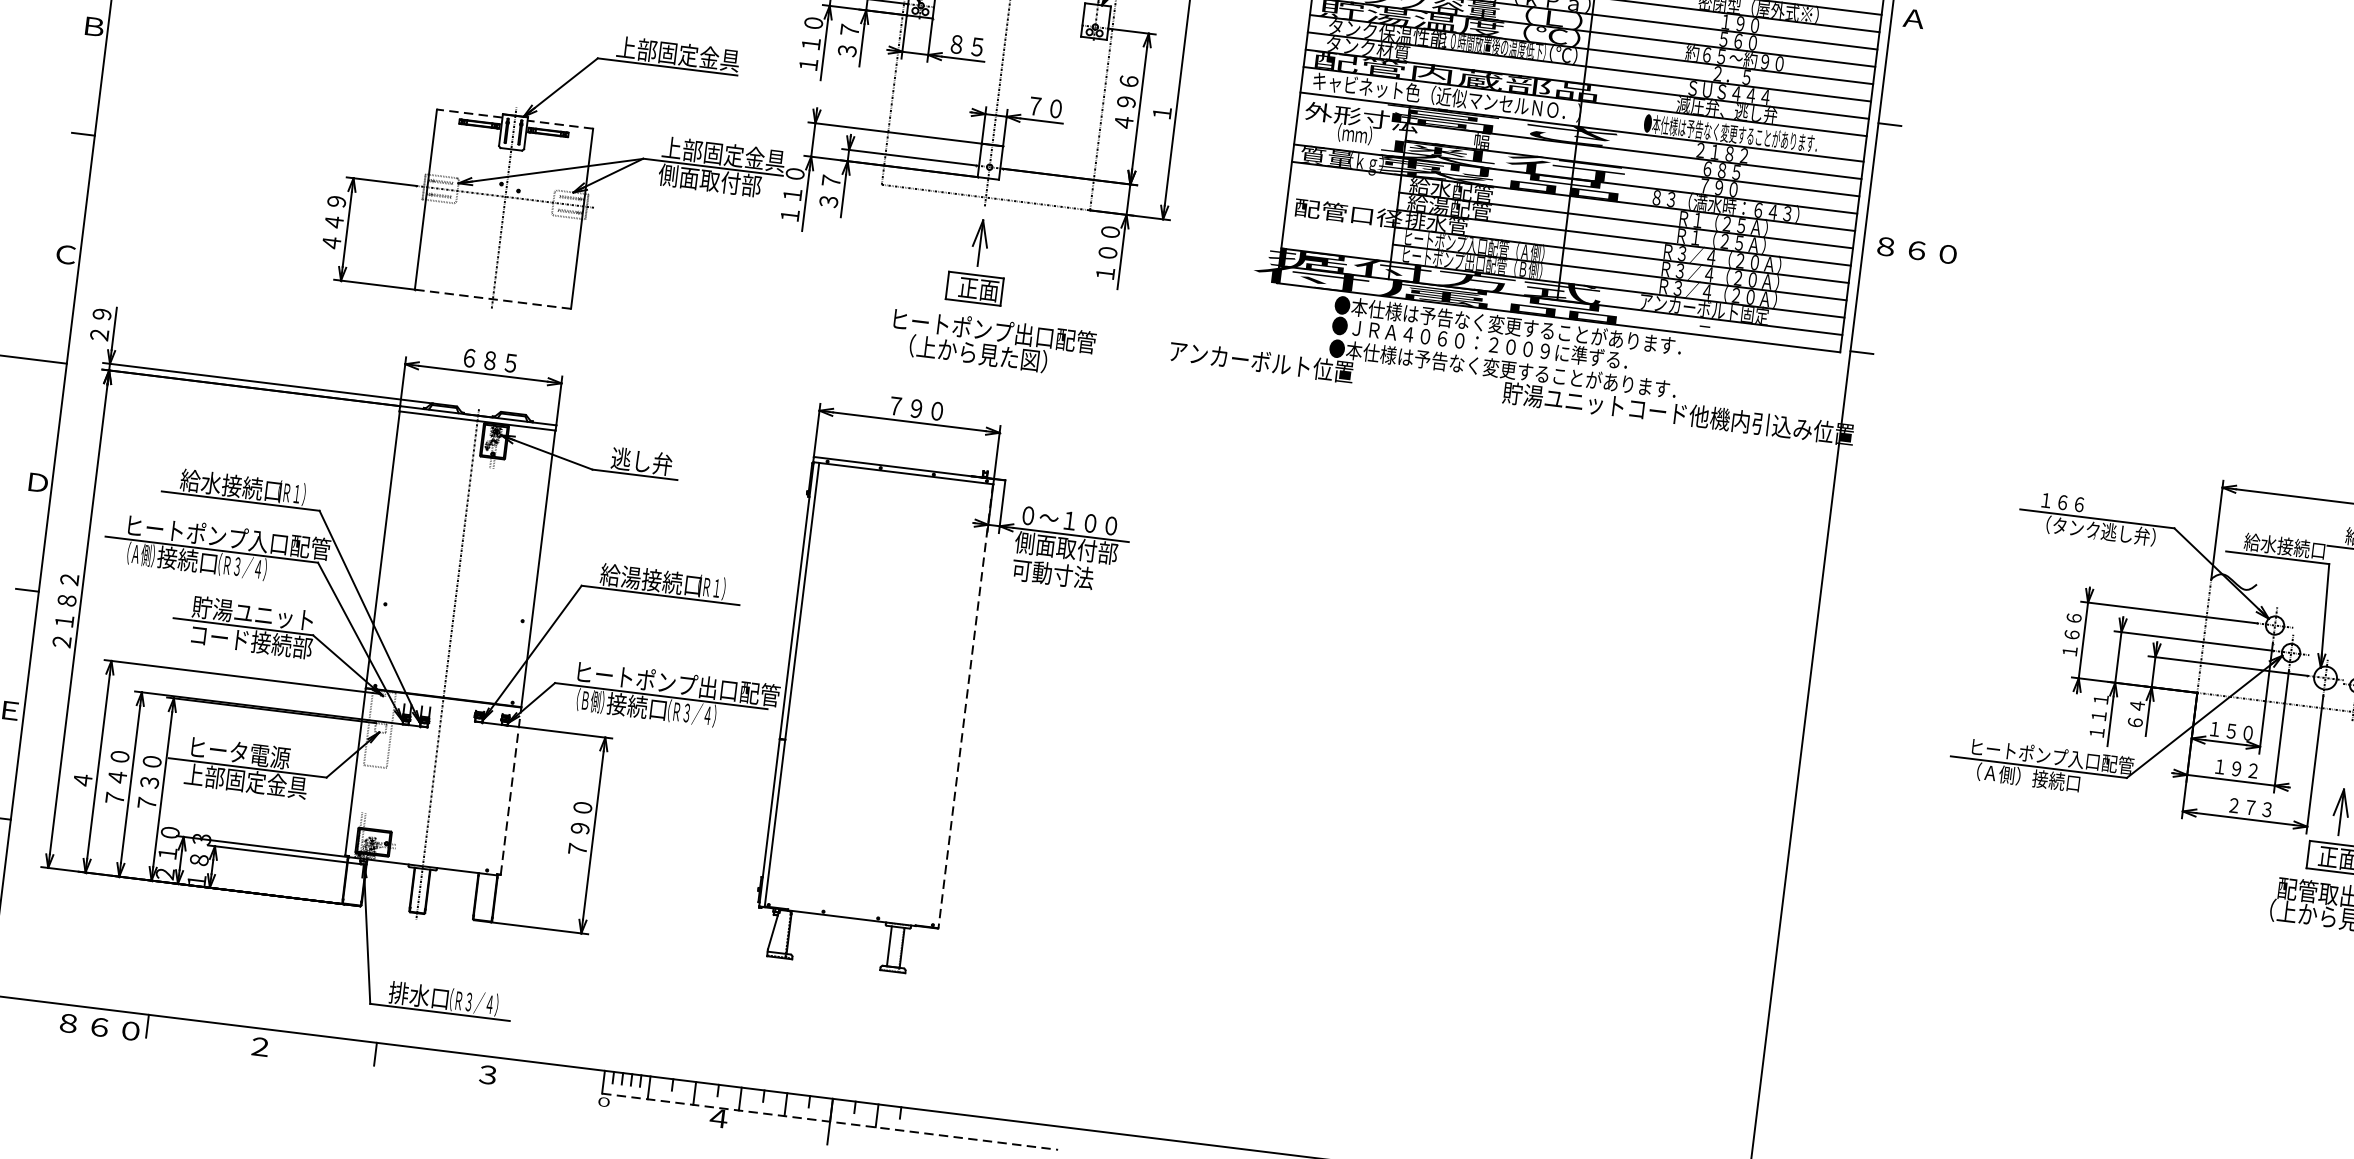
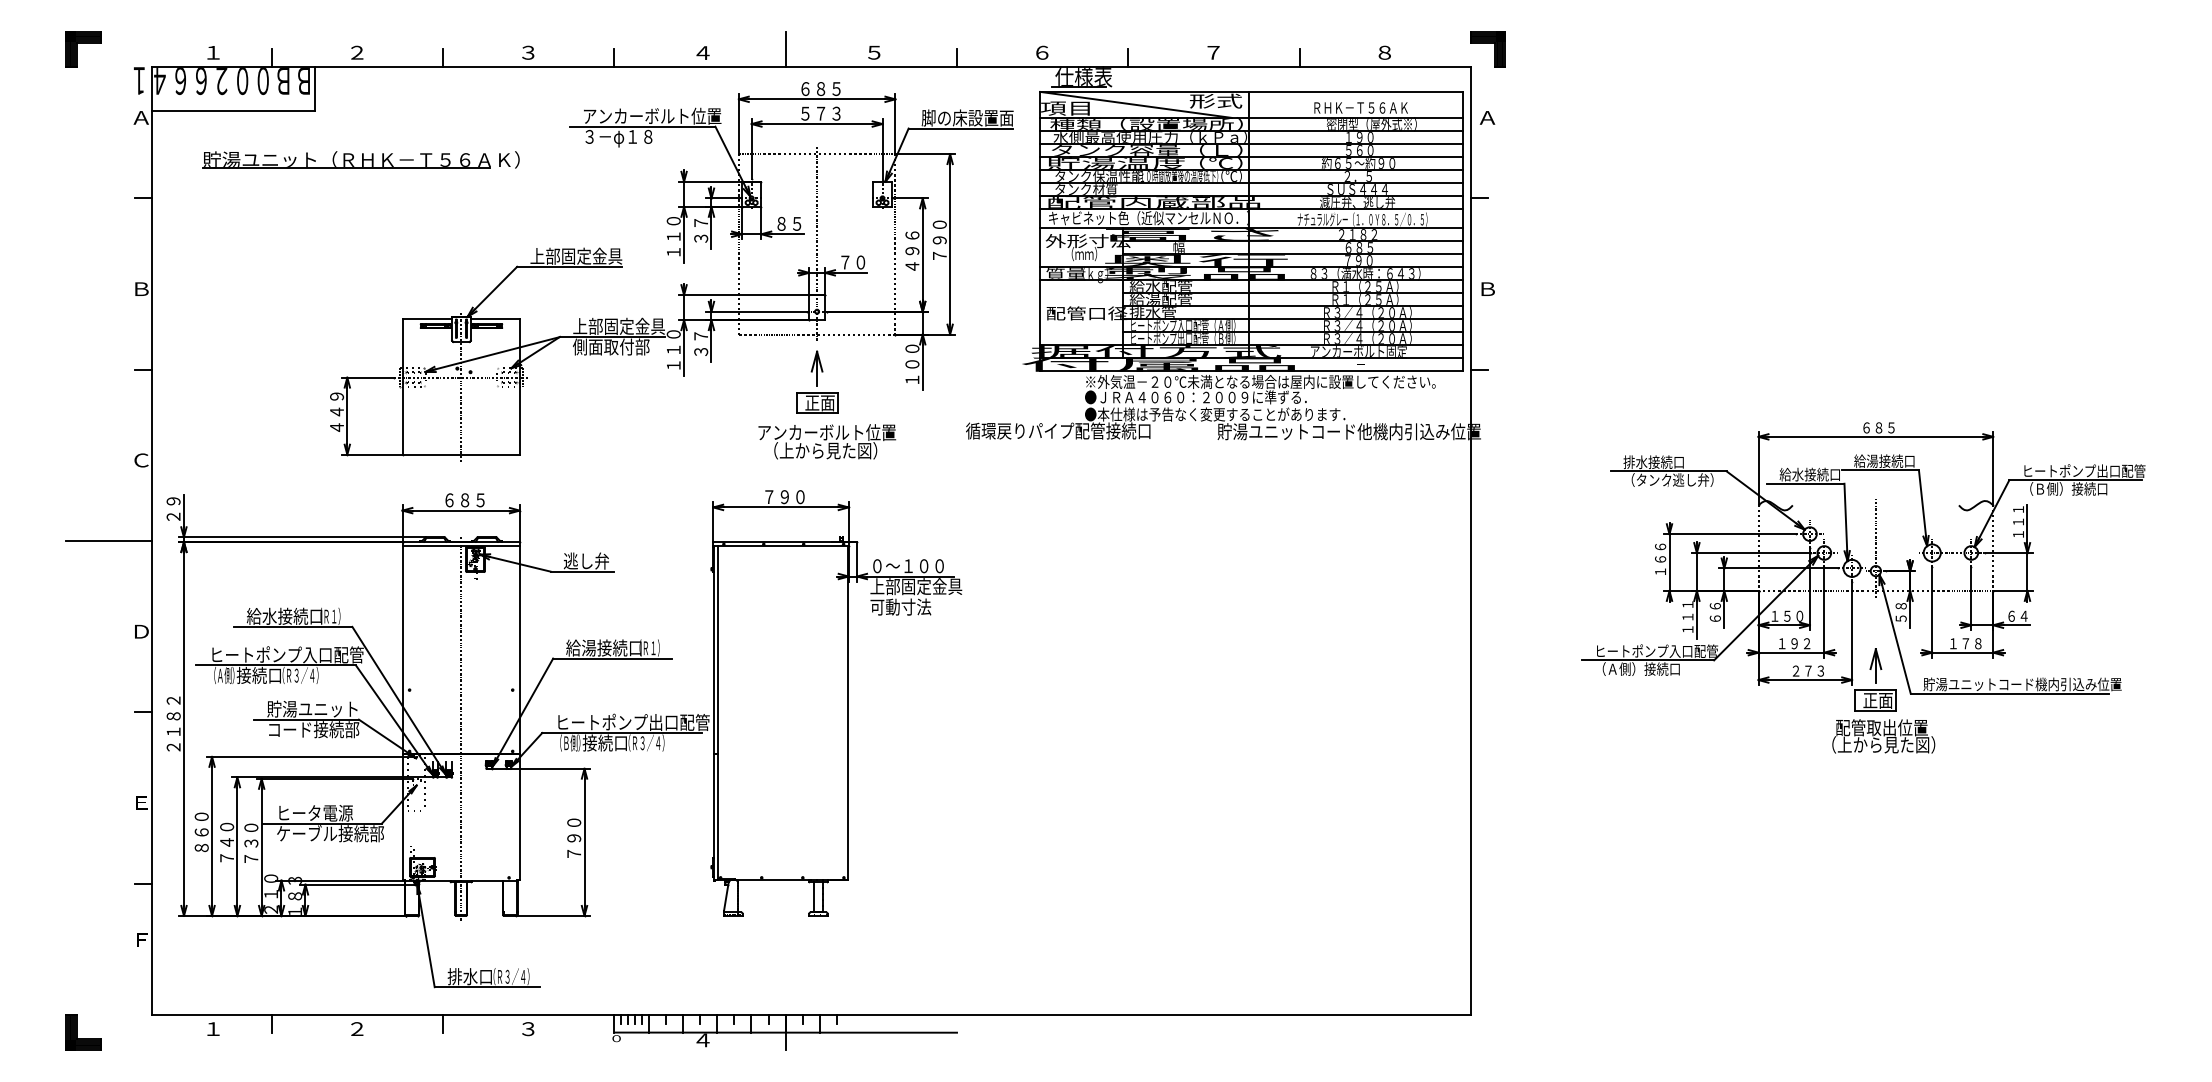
text: (1164, 91) -> (939, 239), １ -> ７９０
line: (469, 113) -> (427, 319), dashed -> solid
line: (560, 124) -> (495, 319), dashed -> solid
text: (1730, 133) -> (1362, 219), ●本仕様は予告なく変更することがあります． -> ナチュラルグレー（１．０Ｙ８．５／０．５）
text: (1916, 250) -> (1510, 289), ８６０ -> Ｂ
line: (492, 299) -> (461, 454), dashed -> solid
text: (993, 330) -> (834, 432), ヒートポンプ出口配管 -> アンカーボルト位置
text: (1568, 332) -> (1260, 381), ●本仕様は予告なく変更することがあります． -> ※外気温－２０℃未満となる場合は屋内に設置してください。
text: (1291, 364) -> (1058, 430), アンカーボルト位置 -> 循環戻りパイプ配管接続口
text: (2078, 504) -> (1653, 462), １６６ -> 排水接続口
text: (1077, 549) -> (916, 586), 側面取付部 -> 上部固定金具
text: (2136, 704) -> (1714, 605), ６４ -> ６６
line: (966, 705) -> (848, 712), dashed -> solid
text: (85, 759) -> (201, 832), ４ -> ８６０
text: (255, 782) -> (329, 833), 上部固定金具 -> ケーブル接続部
line: (511, 790) -> (519, 816), dashed -> solid
text: (99, 1027) -> (236, 1029), ８６０ -> １
line: (831, 1121) -> (786, 1032), dashed -> solid

